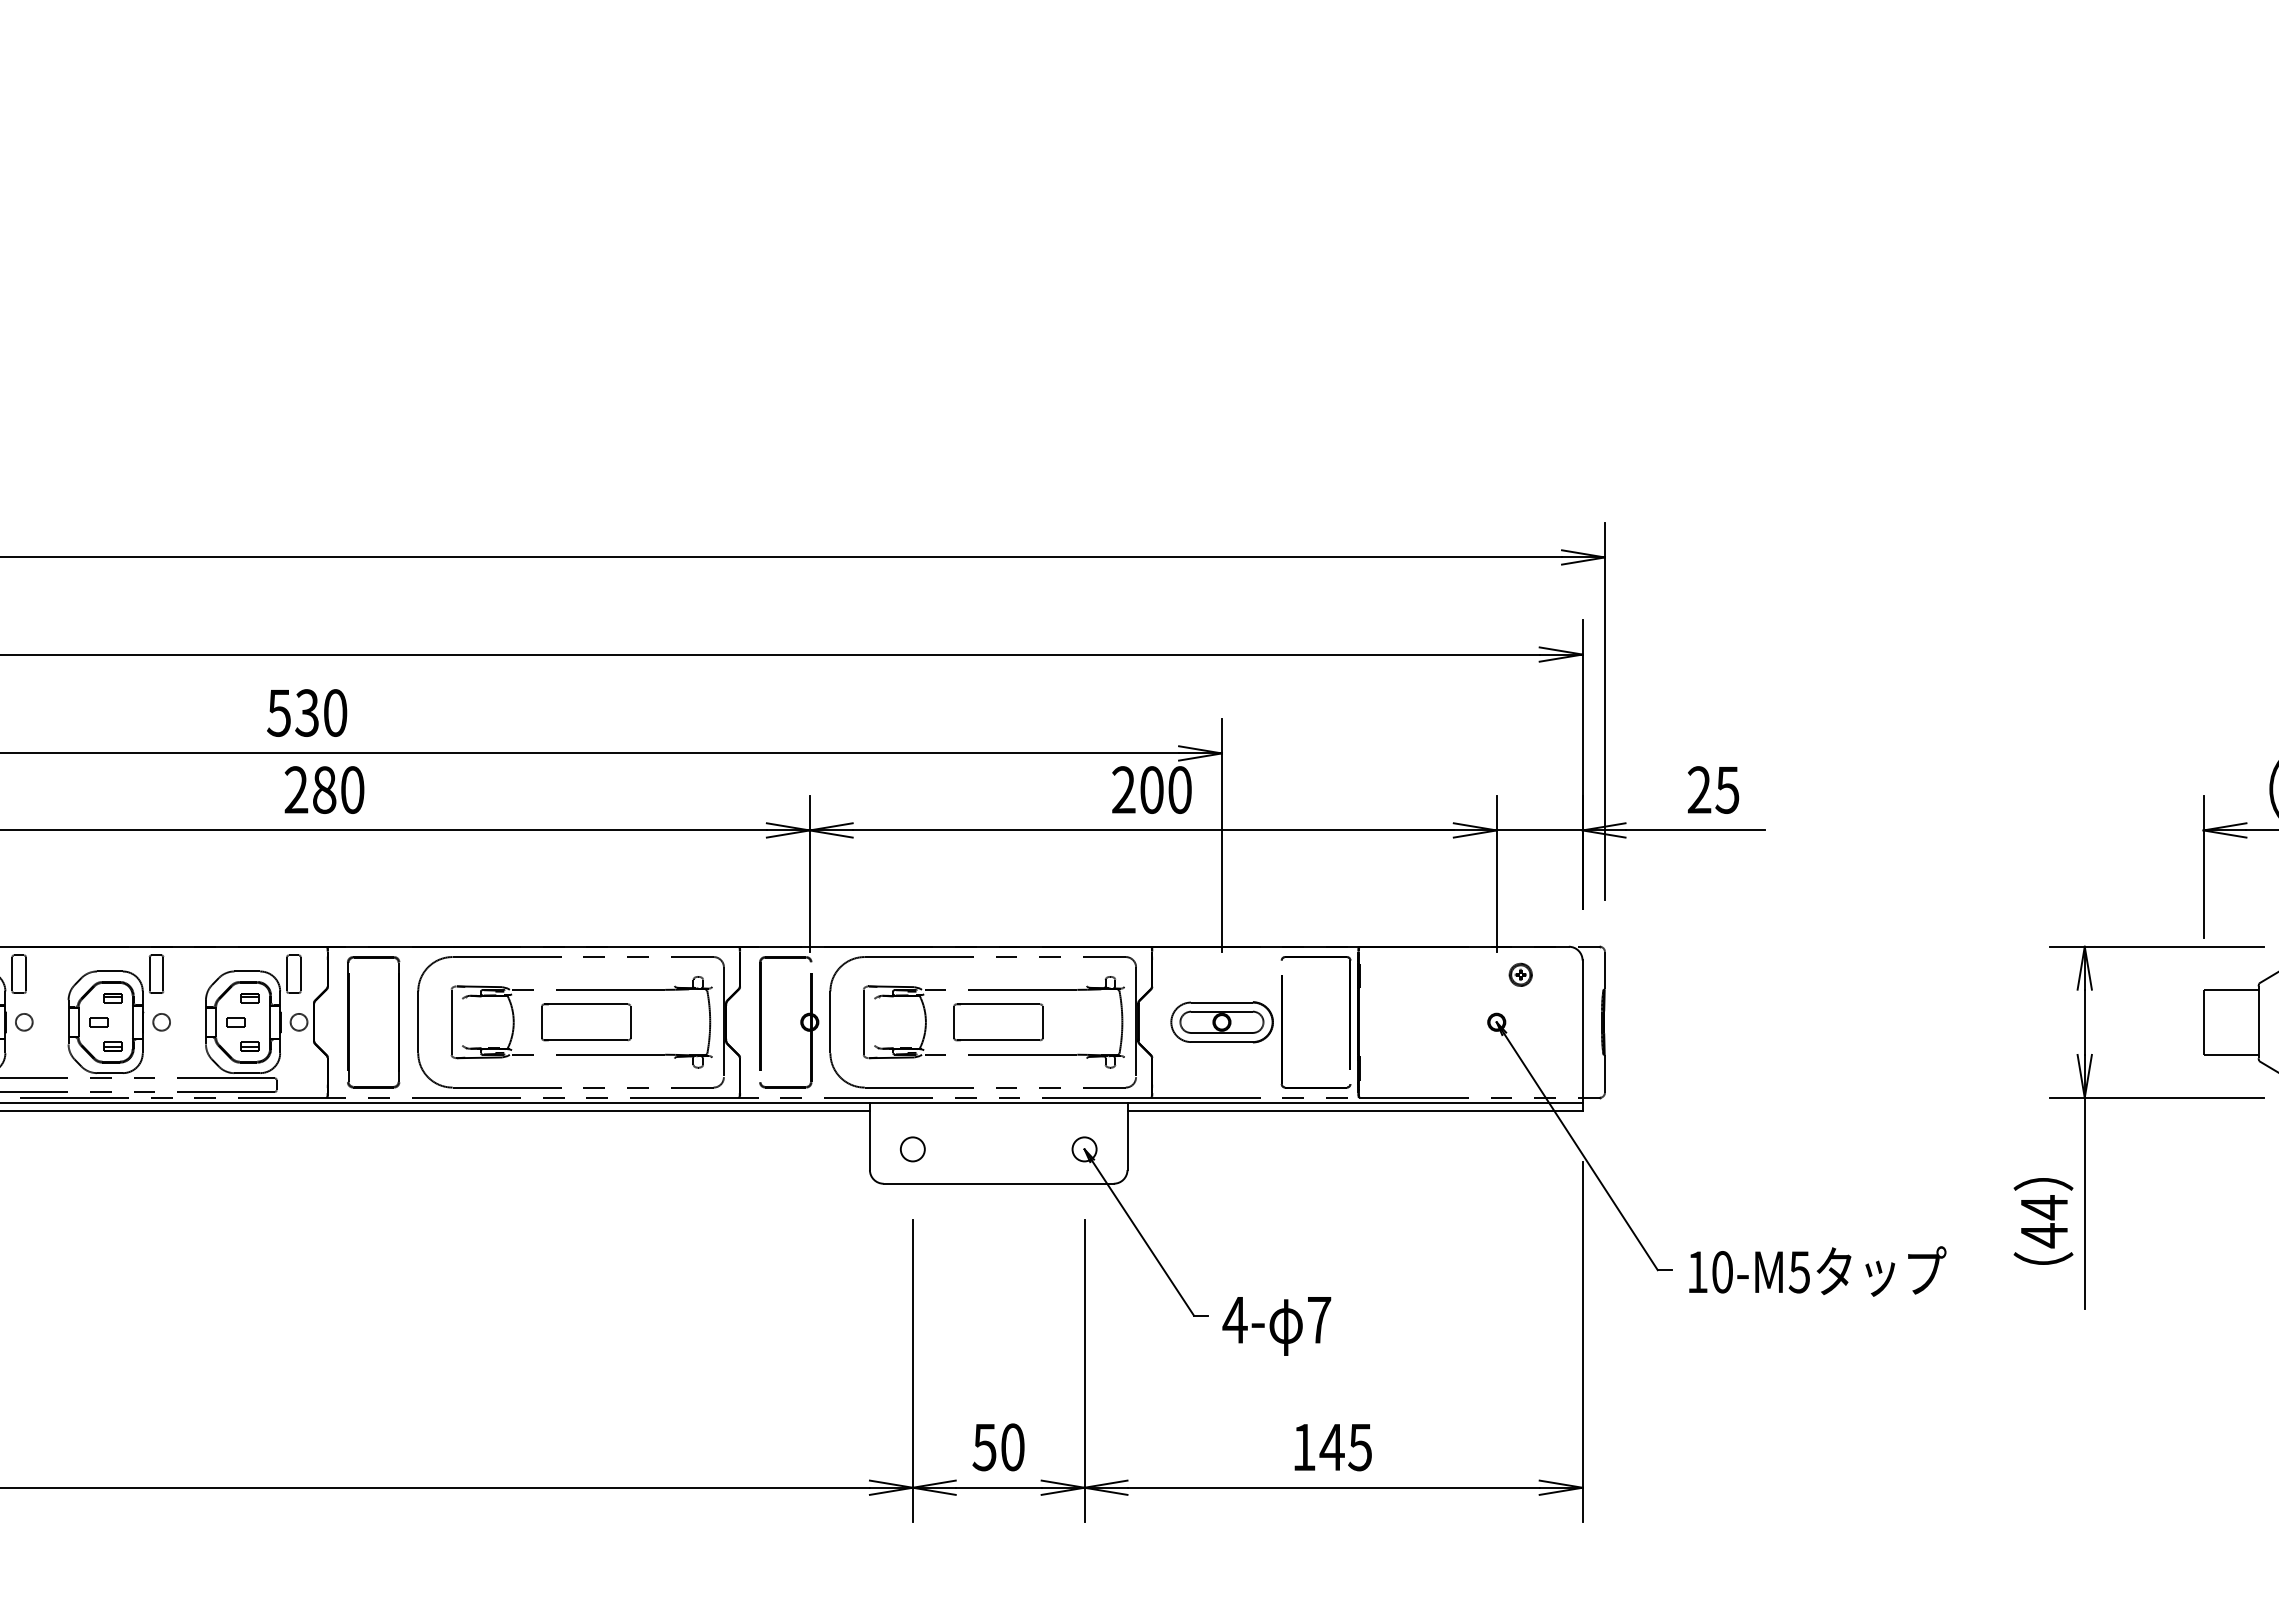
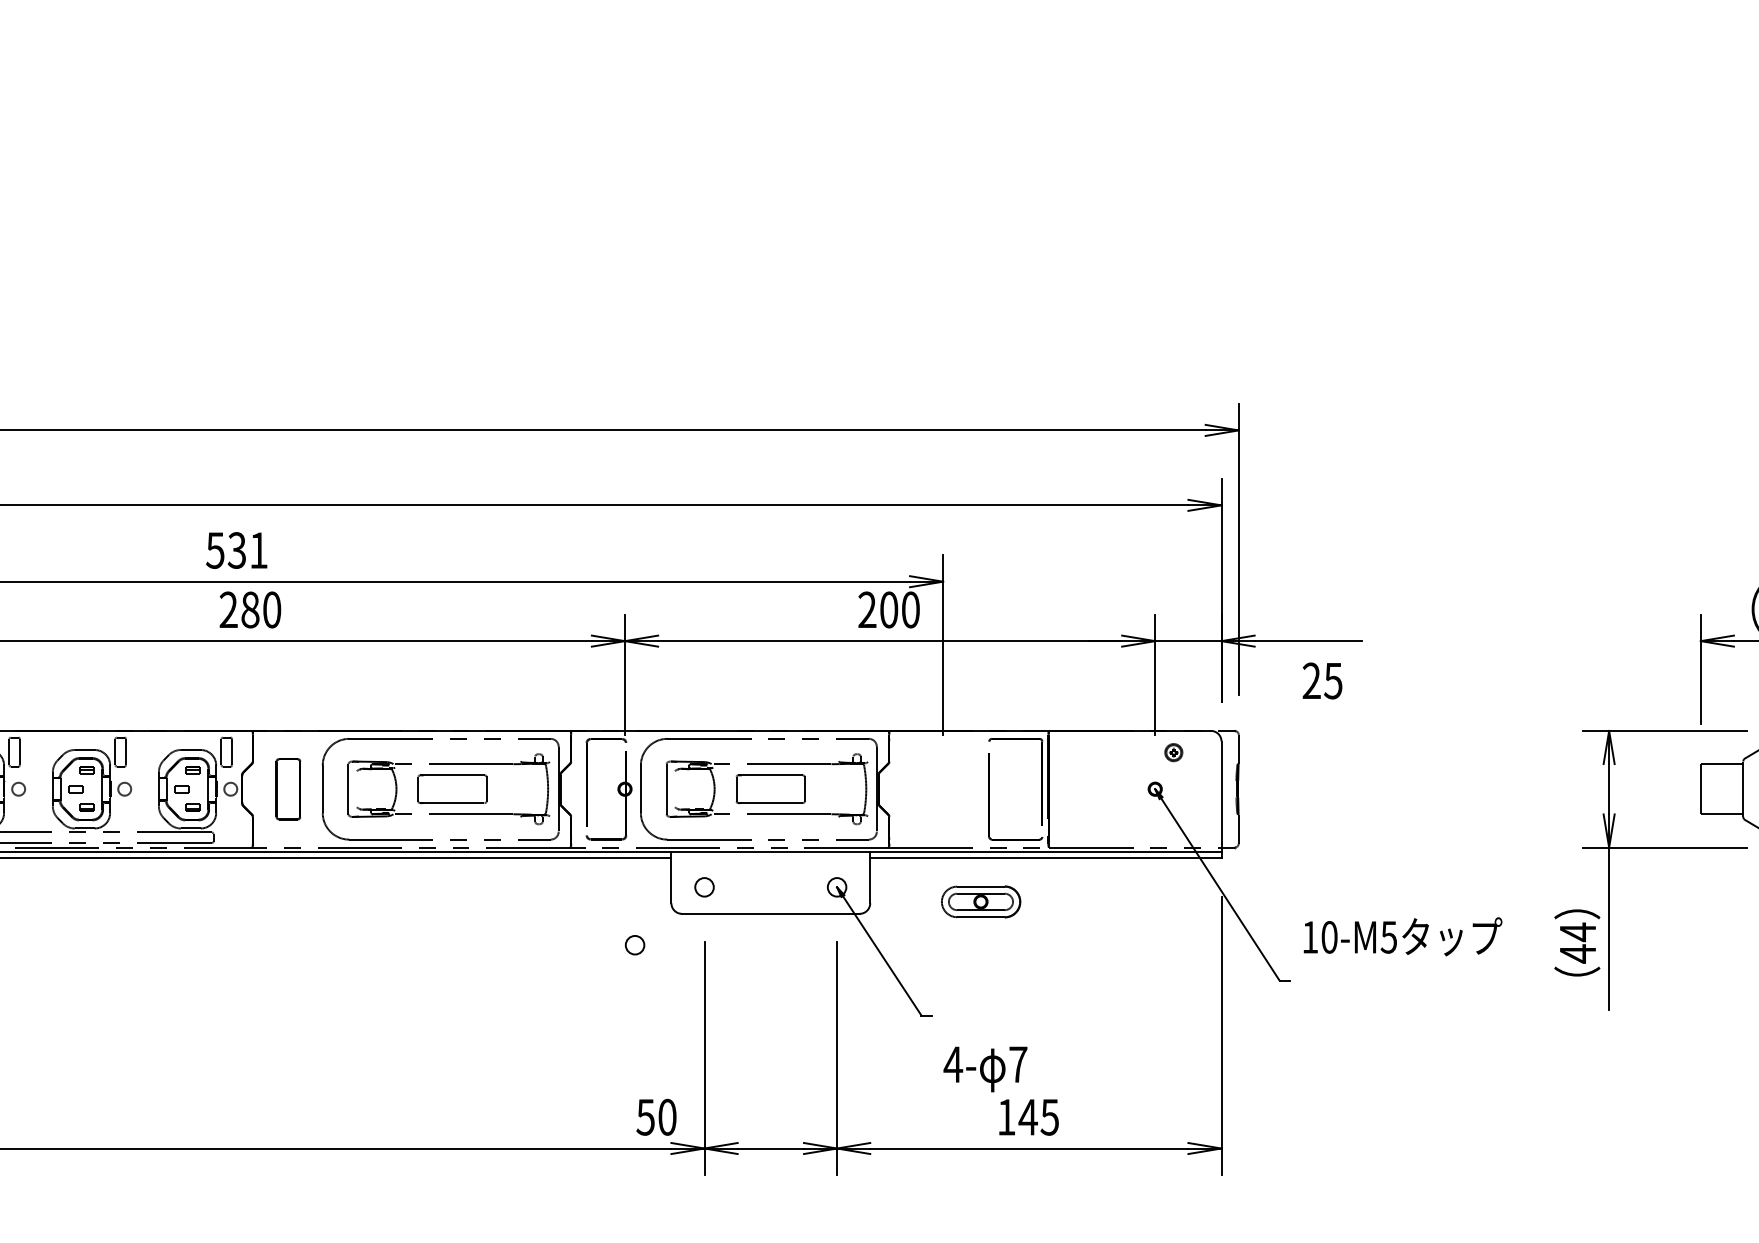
text: (335, 712) -> (258, 550), 530 -> 531
text: (1713, 789) -> (1322, 680), moved
part: (373, 1022) -> (288, 789), size x0.6
part: (1221, 1022) -> (980, 902), moved
circle: (822, 1224) -> (634, 945), added
text: (1817, 1271) -> (1402, 936), moved
text: (1276, 1326) -> (985, 1069), moved
text: (998, 1447) -> (656, 1117), moved

